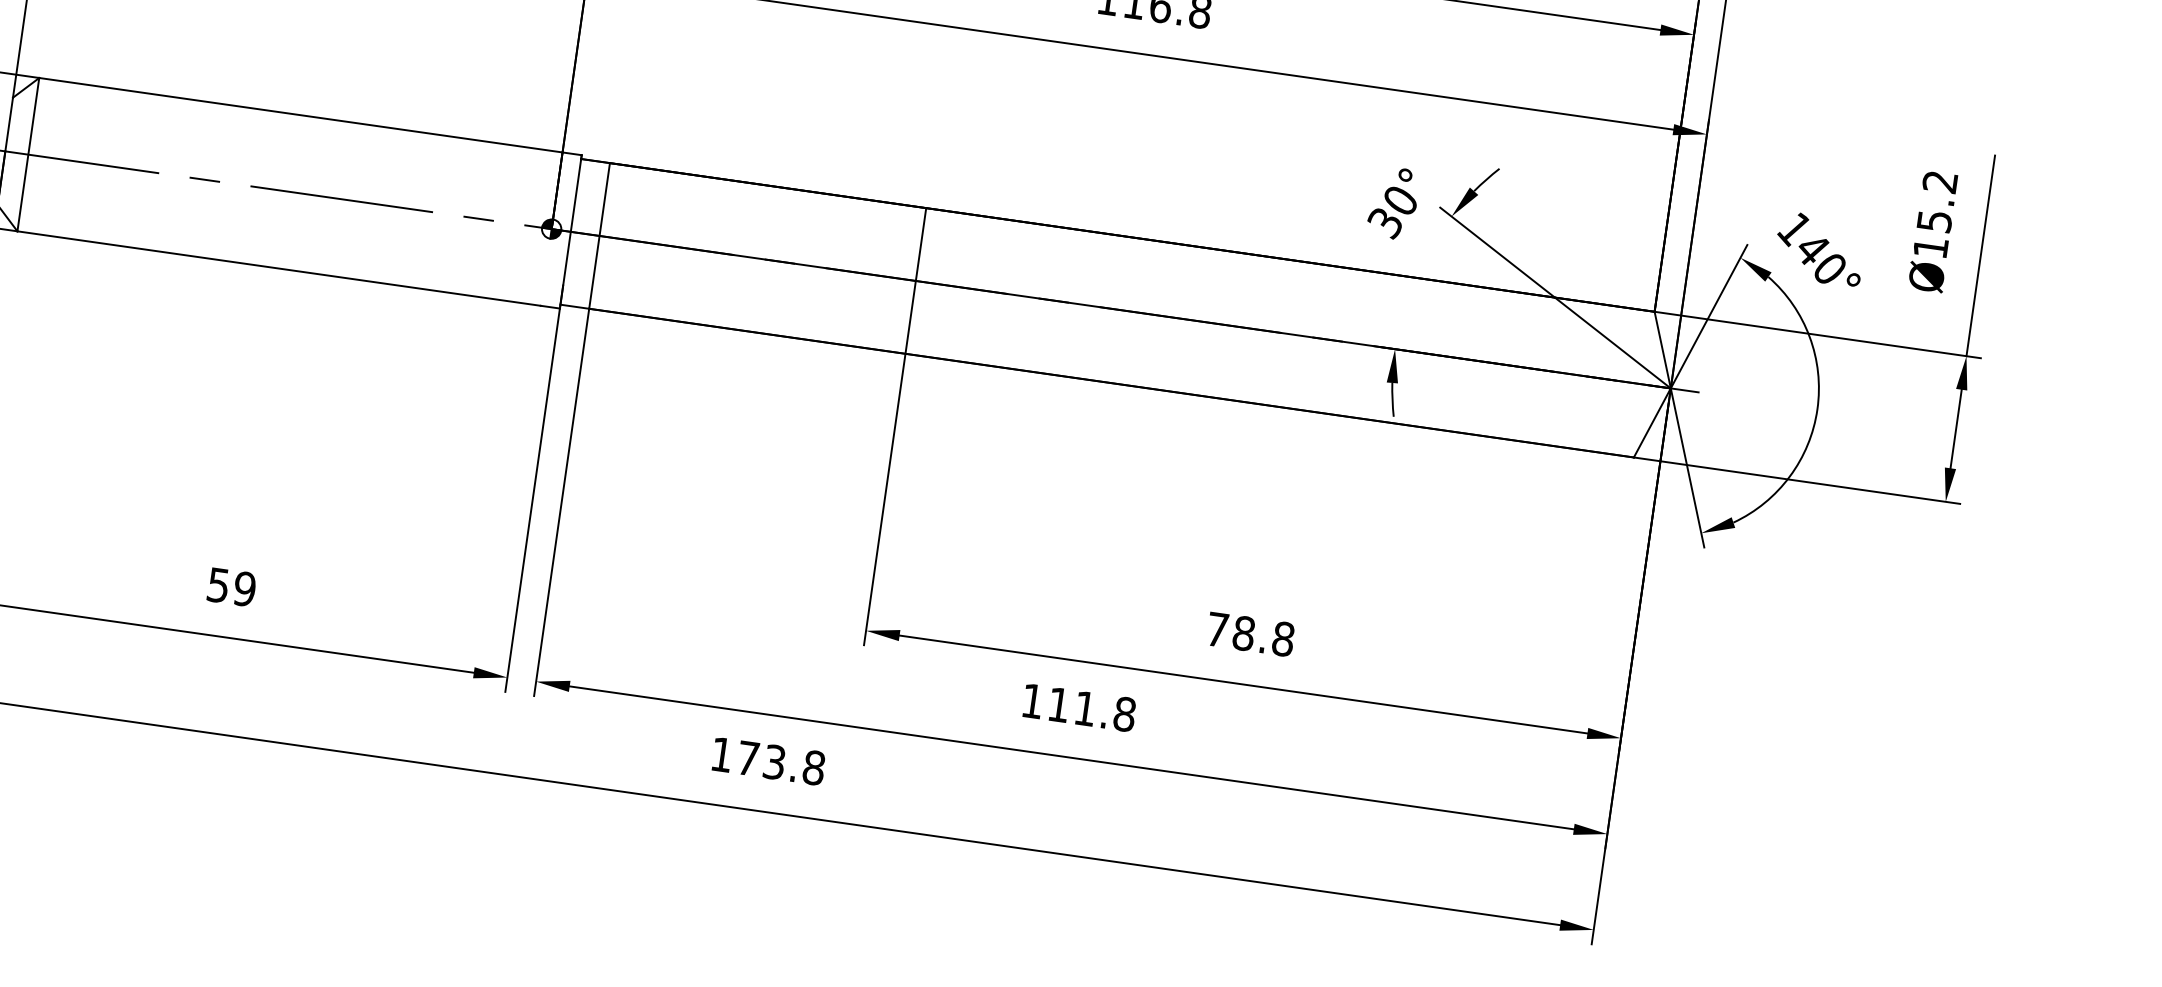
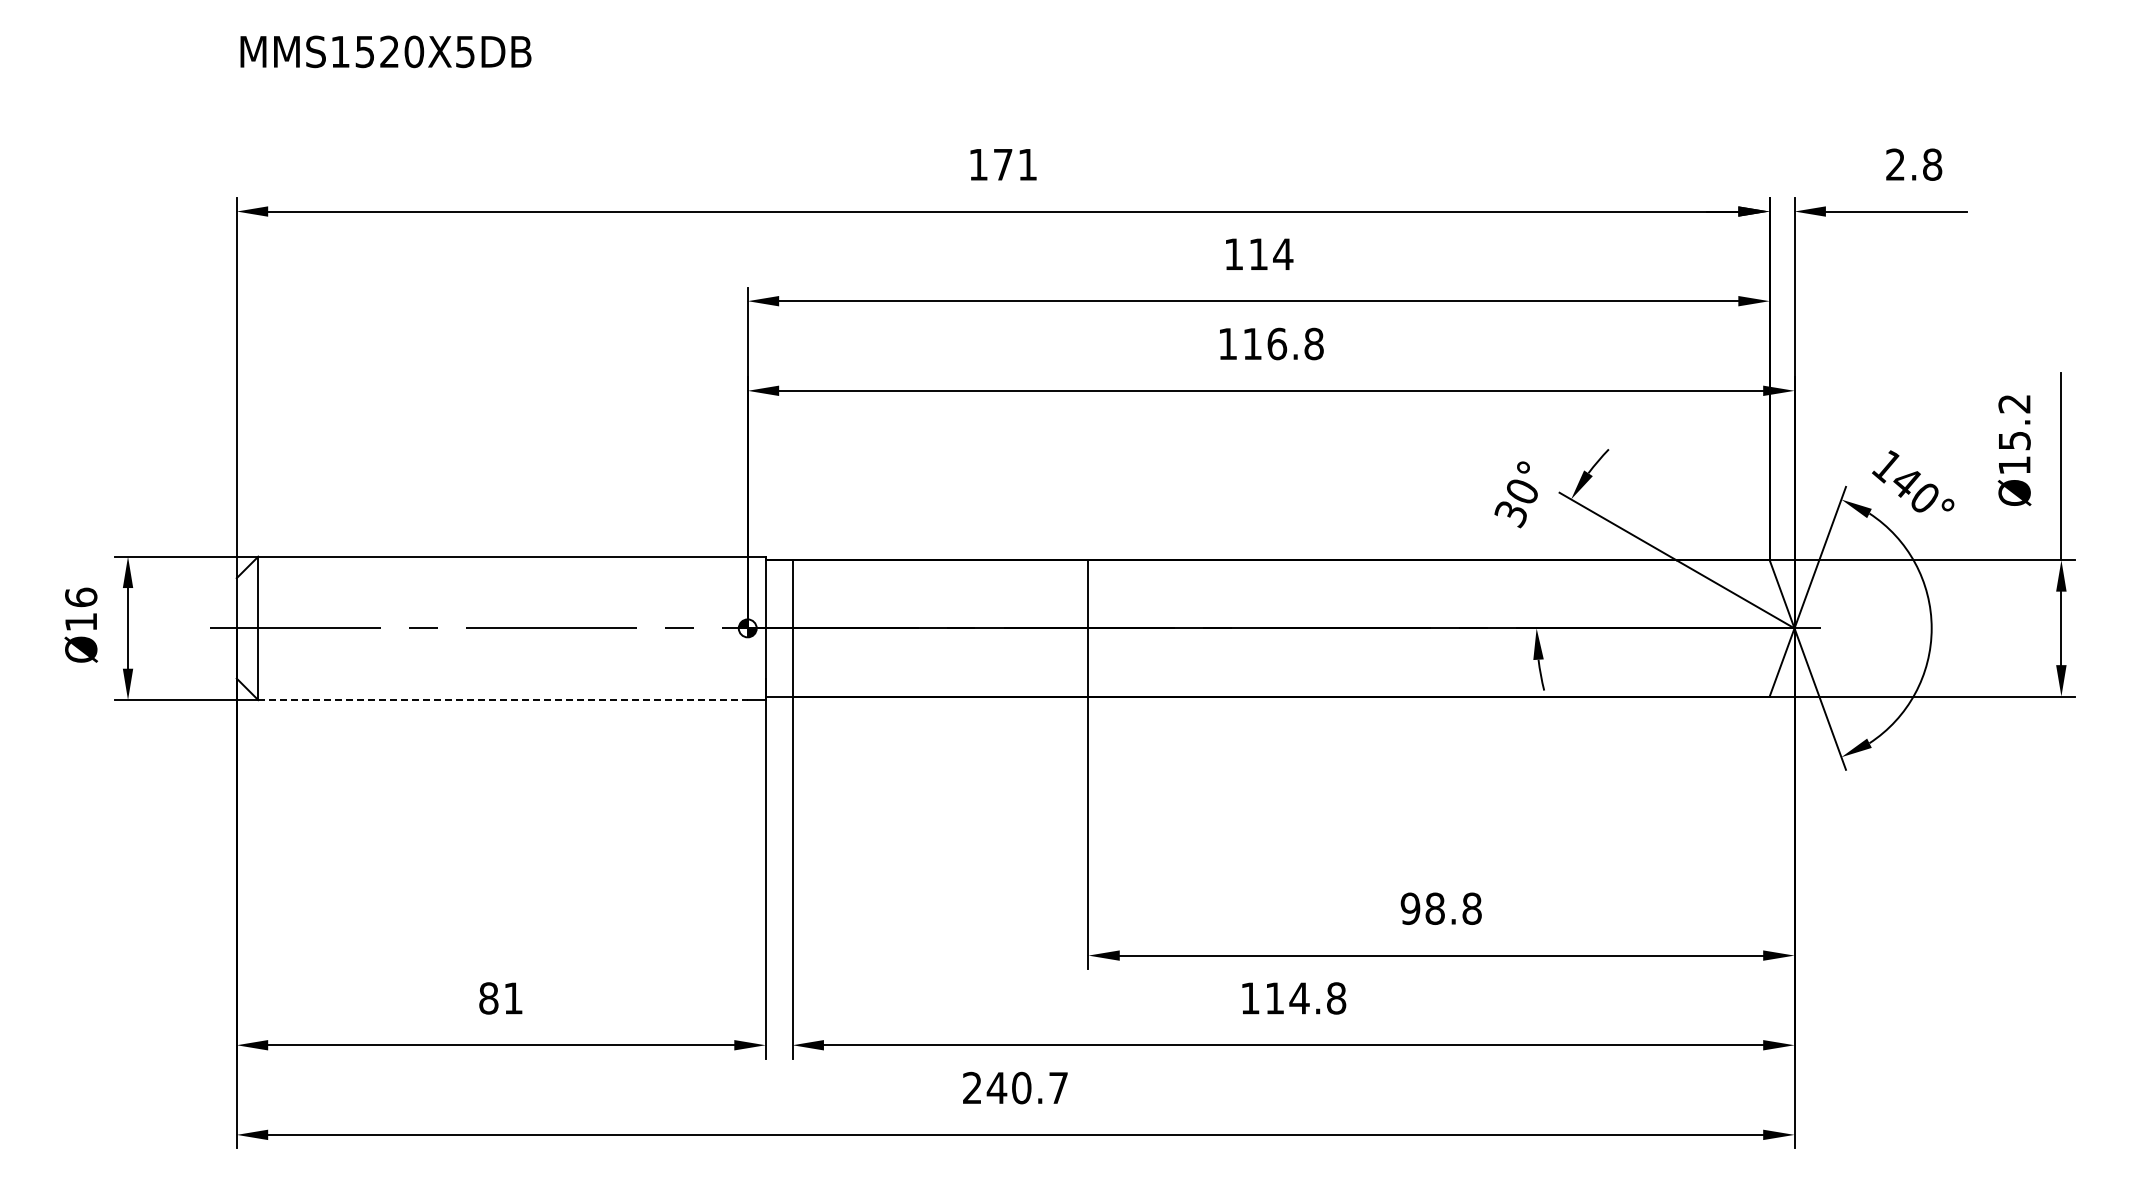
line: (279, 269) -> (503, 700), solid -> dashed
text: (232, 587) -> (501, 998), 59 -> 81
text: (1217, 629) -> (1410, 908), 78.8 -> 98.8
text: (1085, 708) -> (1299, 998), 111.8 -> 114.8
text: (768, 760) -> (1015, 1087), 173.8 -> 240.7

